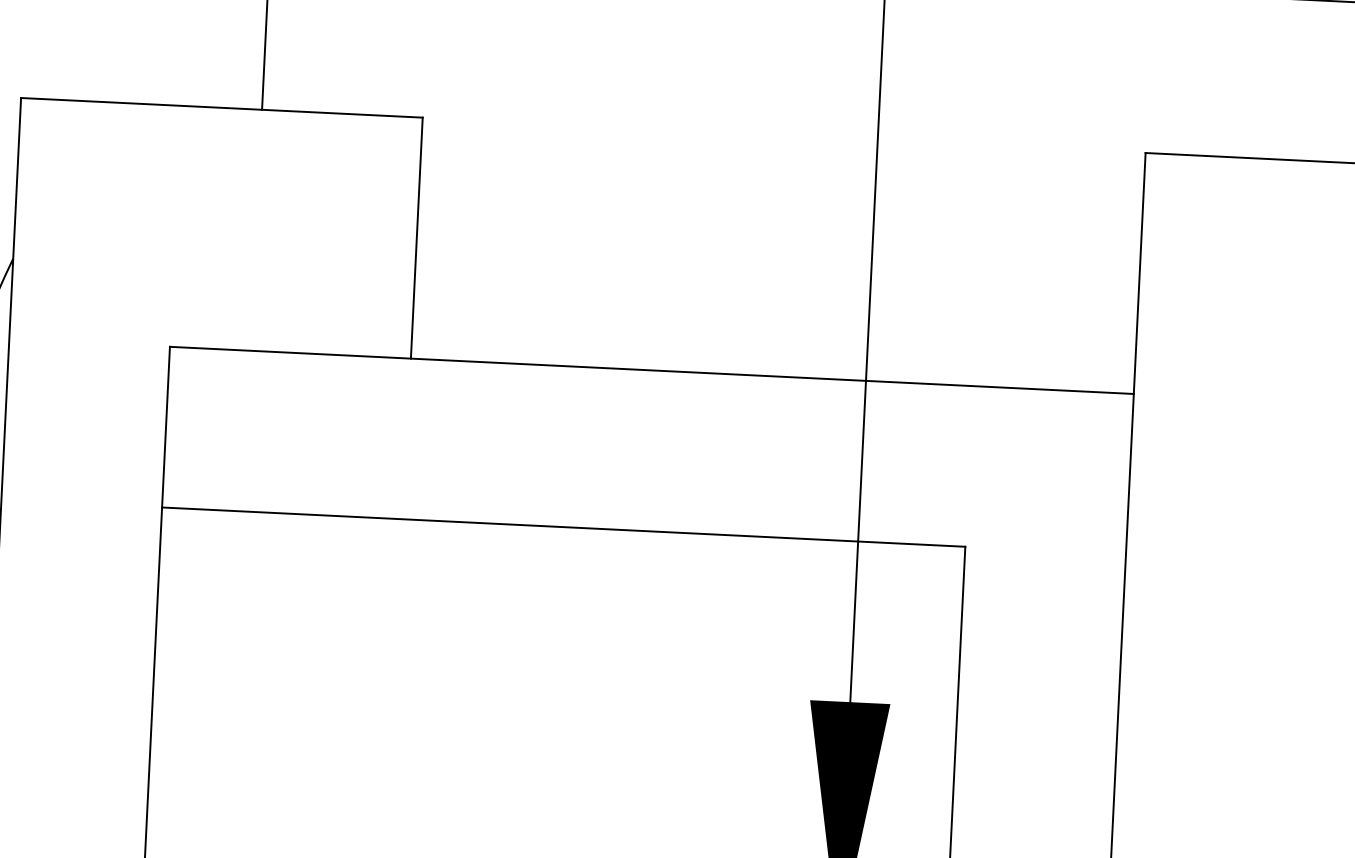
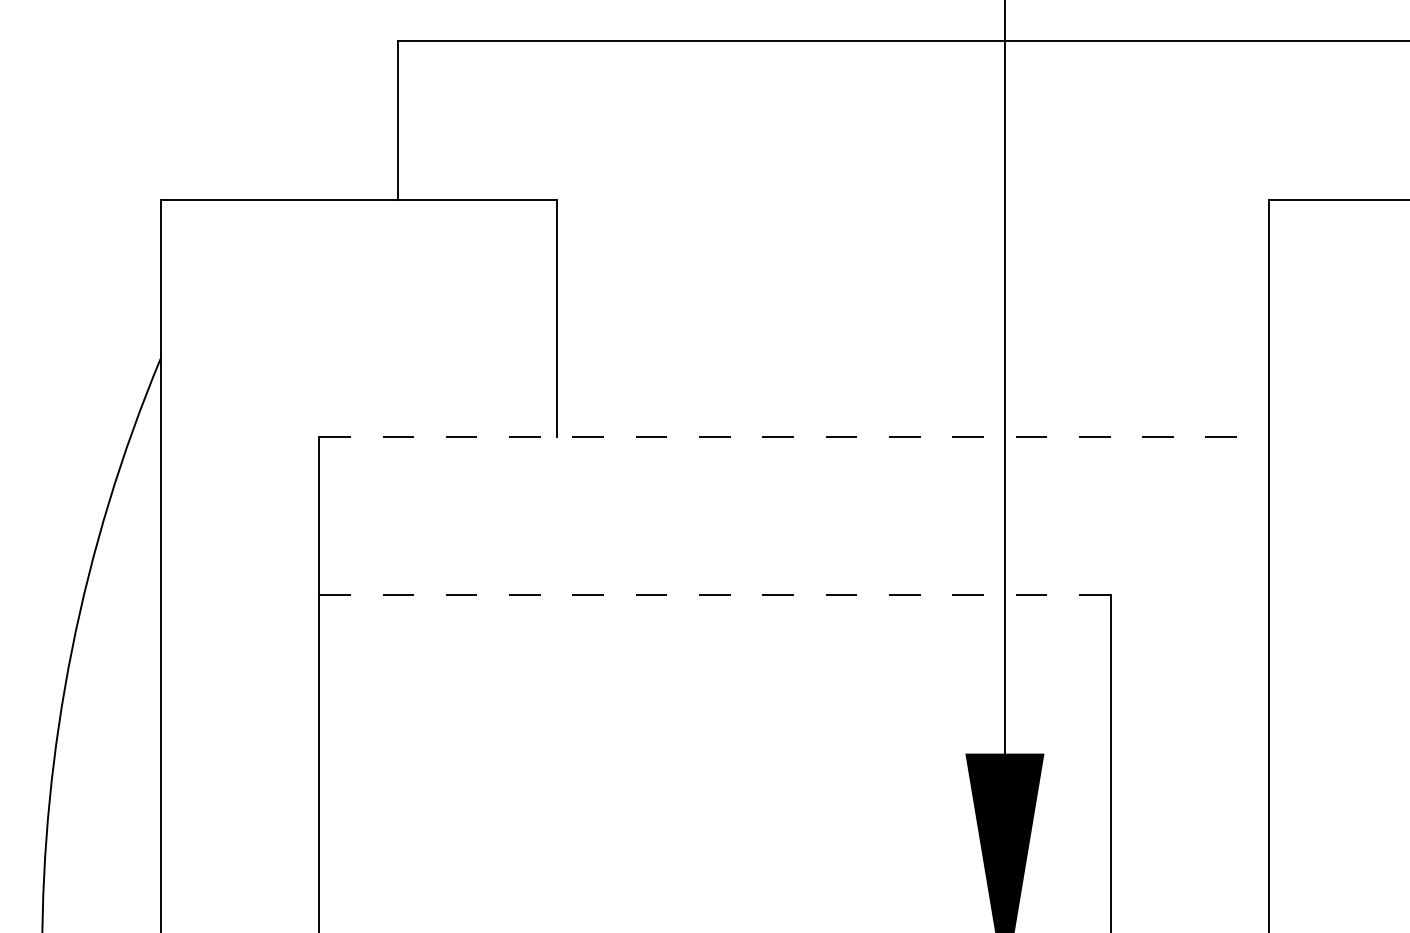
line: (652, 370) -> (794, 437), solid -> dashed
line: (563, 527) -> (714, 595), solid -> dashed

